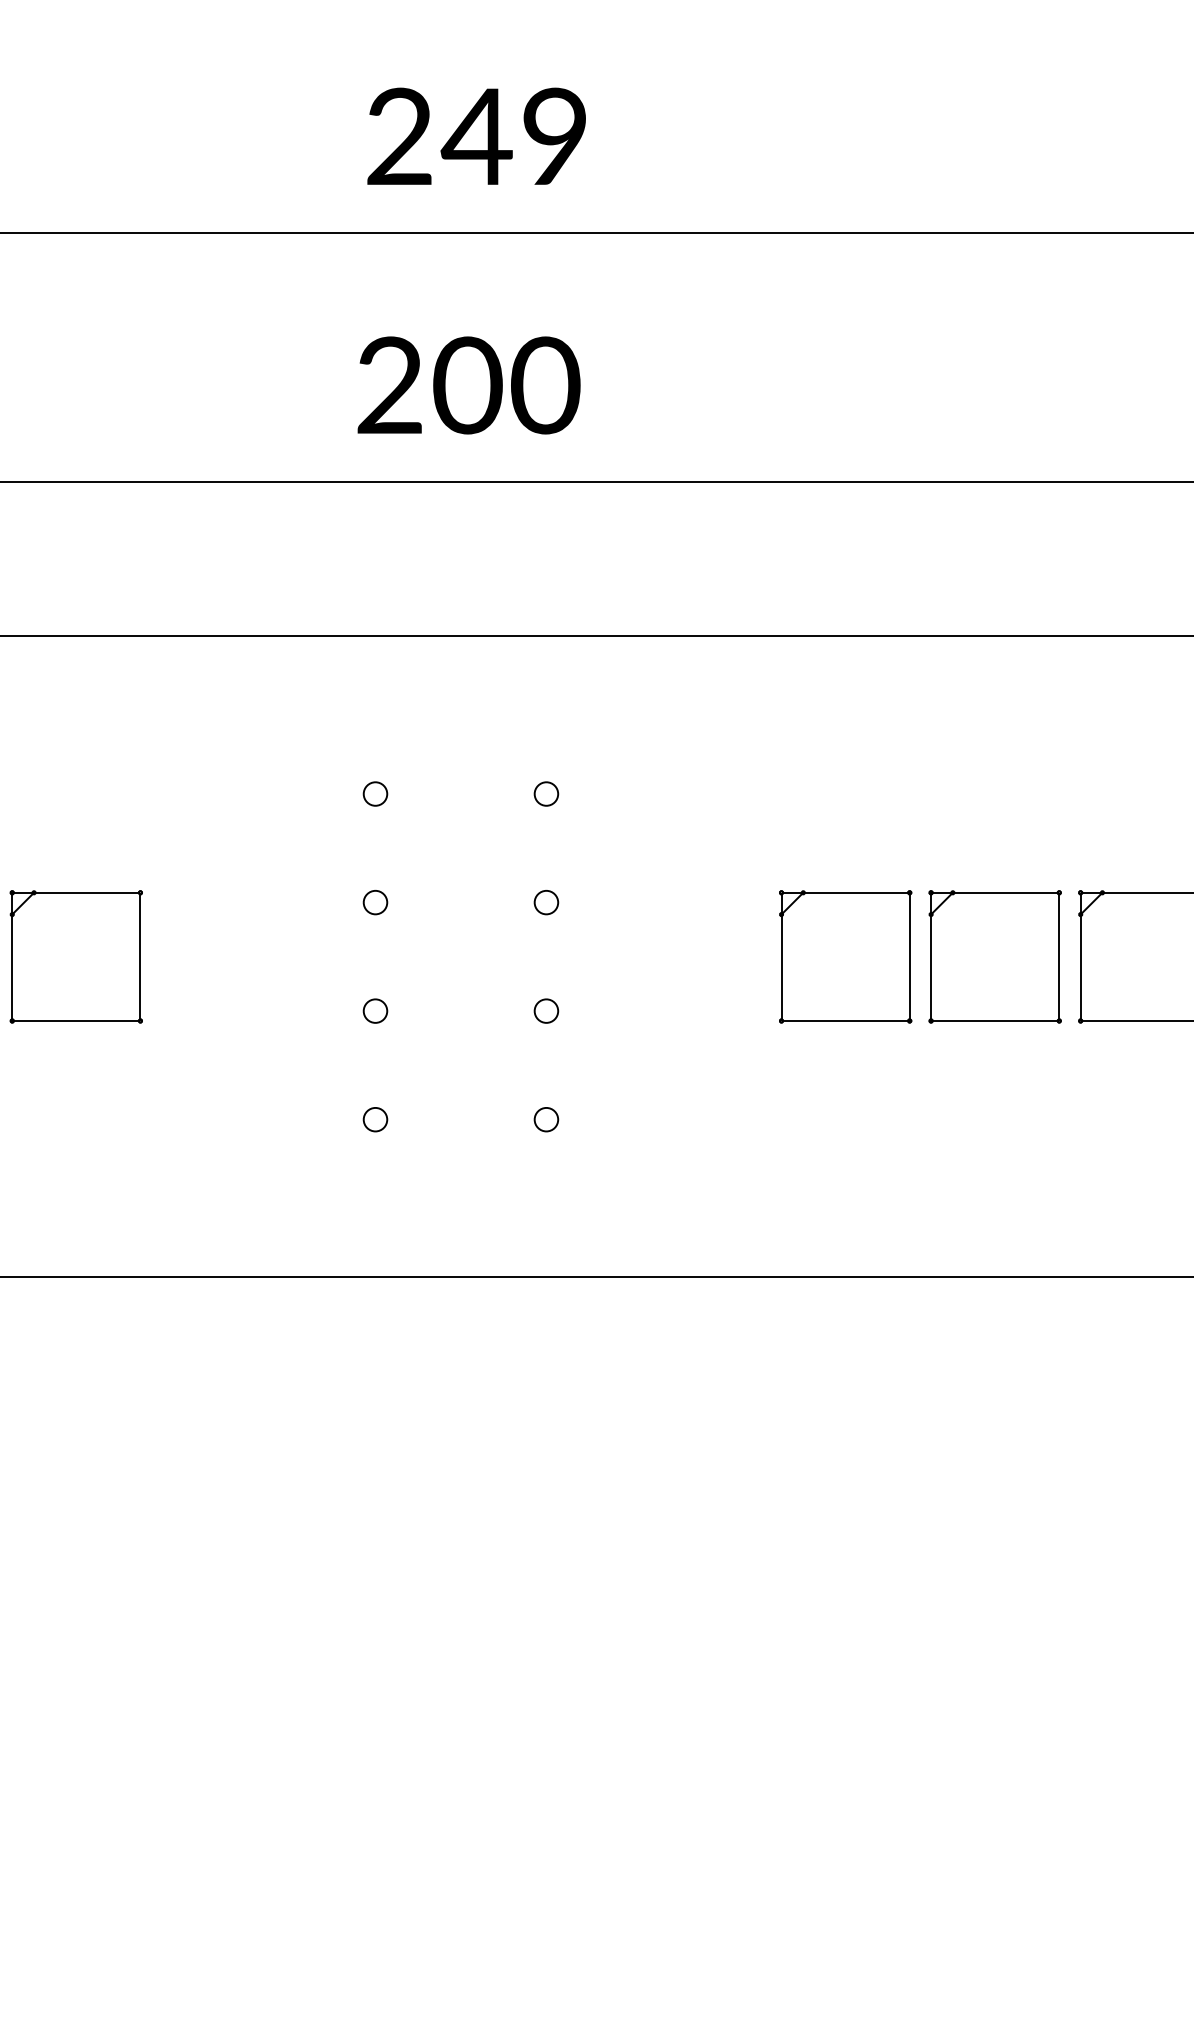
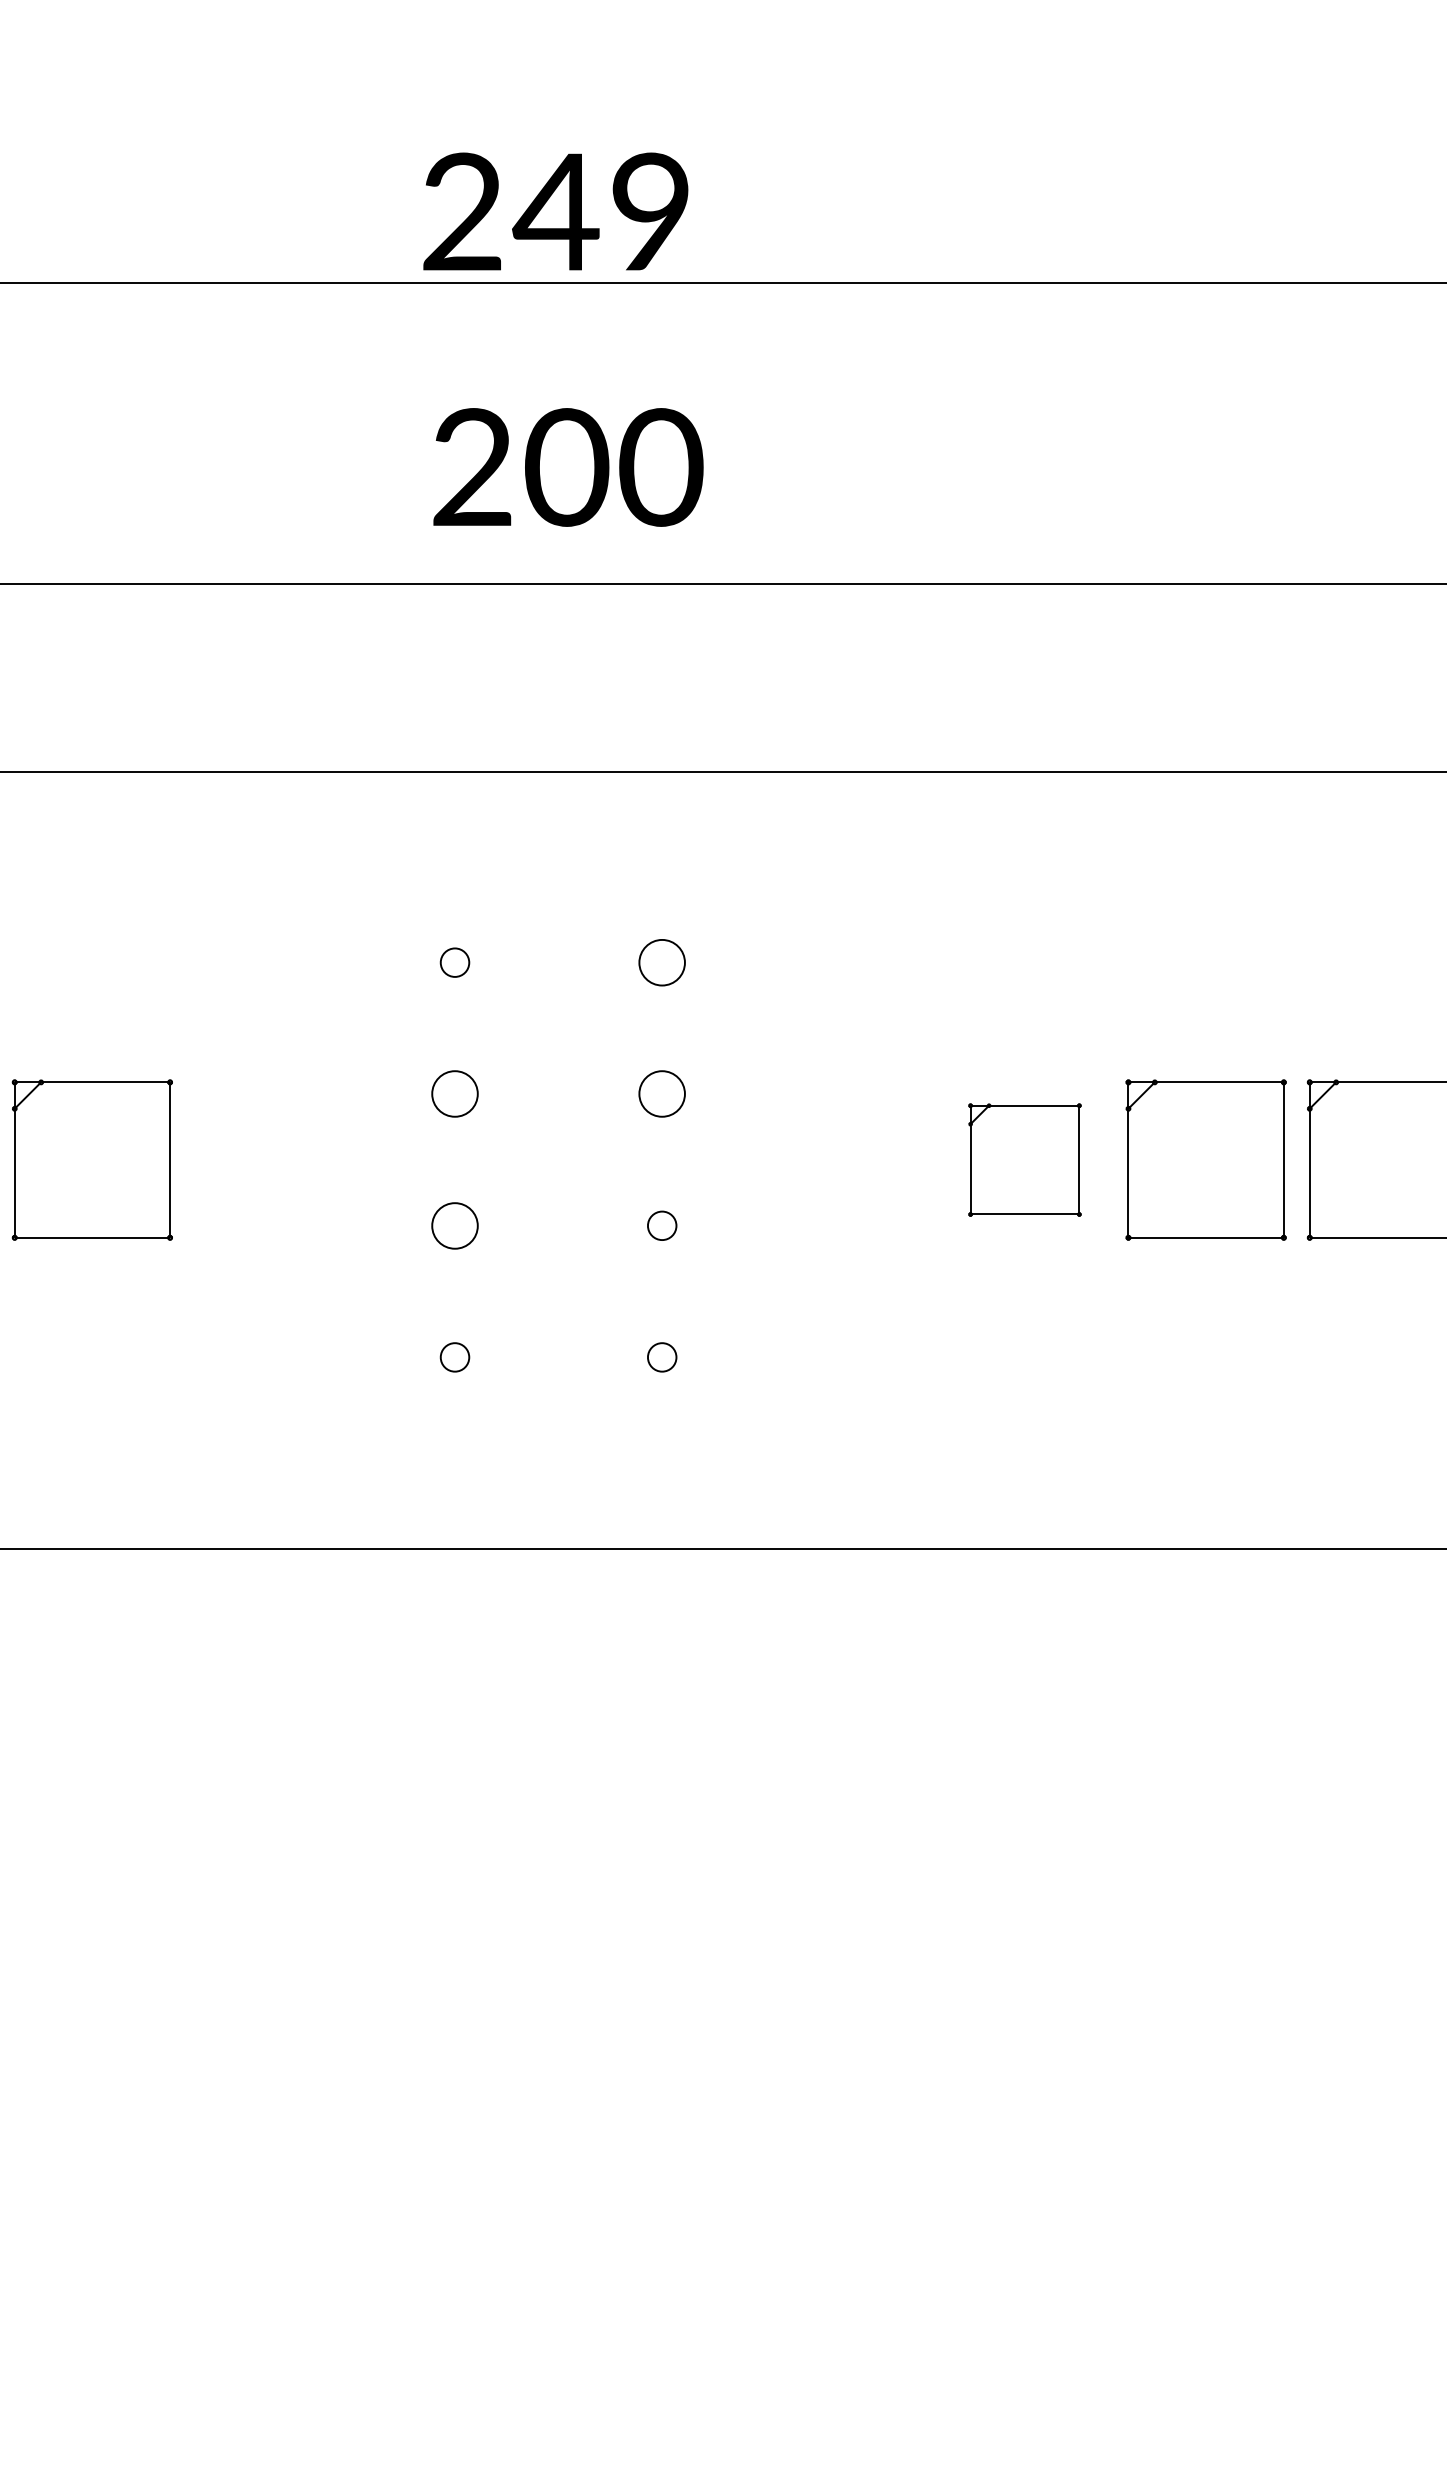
text: (476, 135) -> (555, 210), moved
part: (546, 793) -> (662, 962), size x1.6
part: (375, 902) -> (455, 1094), size x1.6
part: (546, 902) -> (662, 1094), size x1.6
part: (845, 956) -> (1024, 1159), size x0.7
part: (375, 1010) -> (455, 1225), size x1.6

